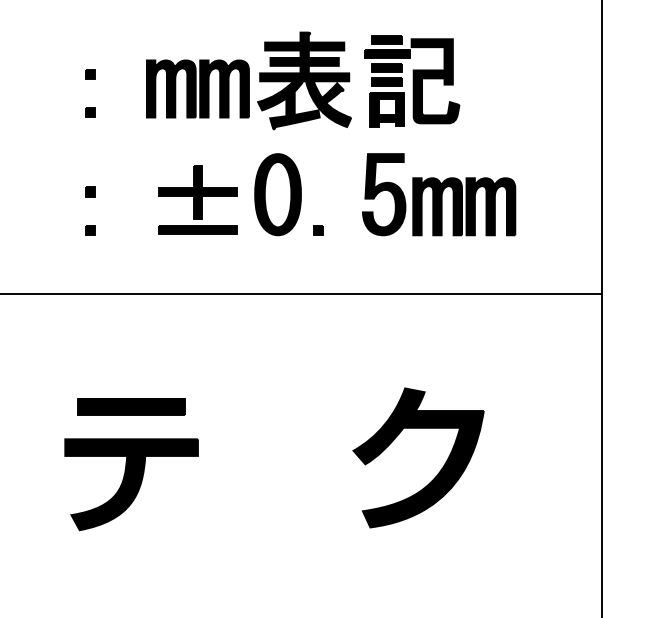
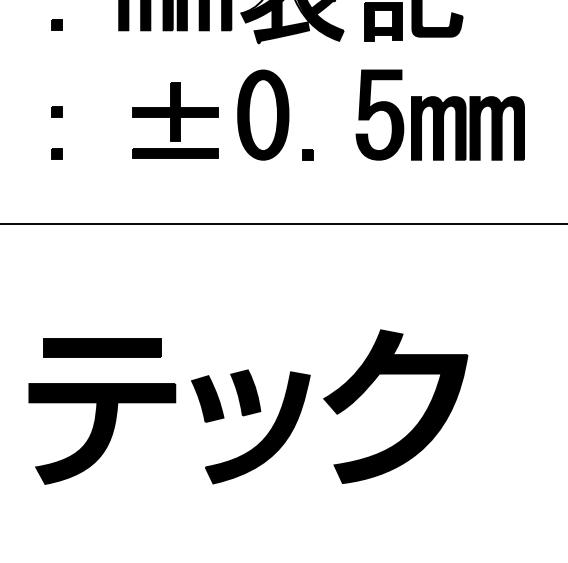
part: (262, 468) -> (246, 416), added
part: (438, 472) -> (417, 422), moved

